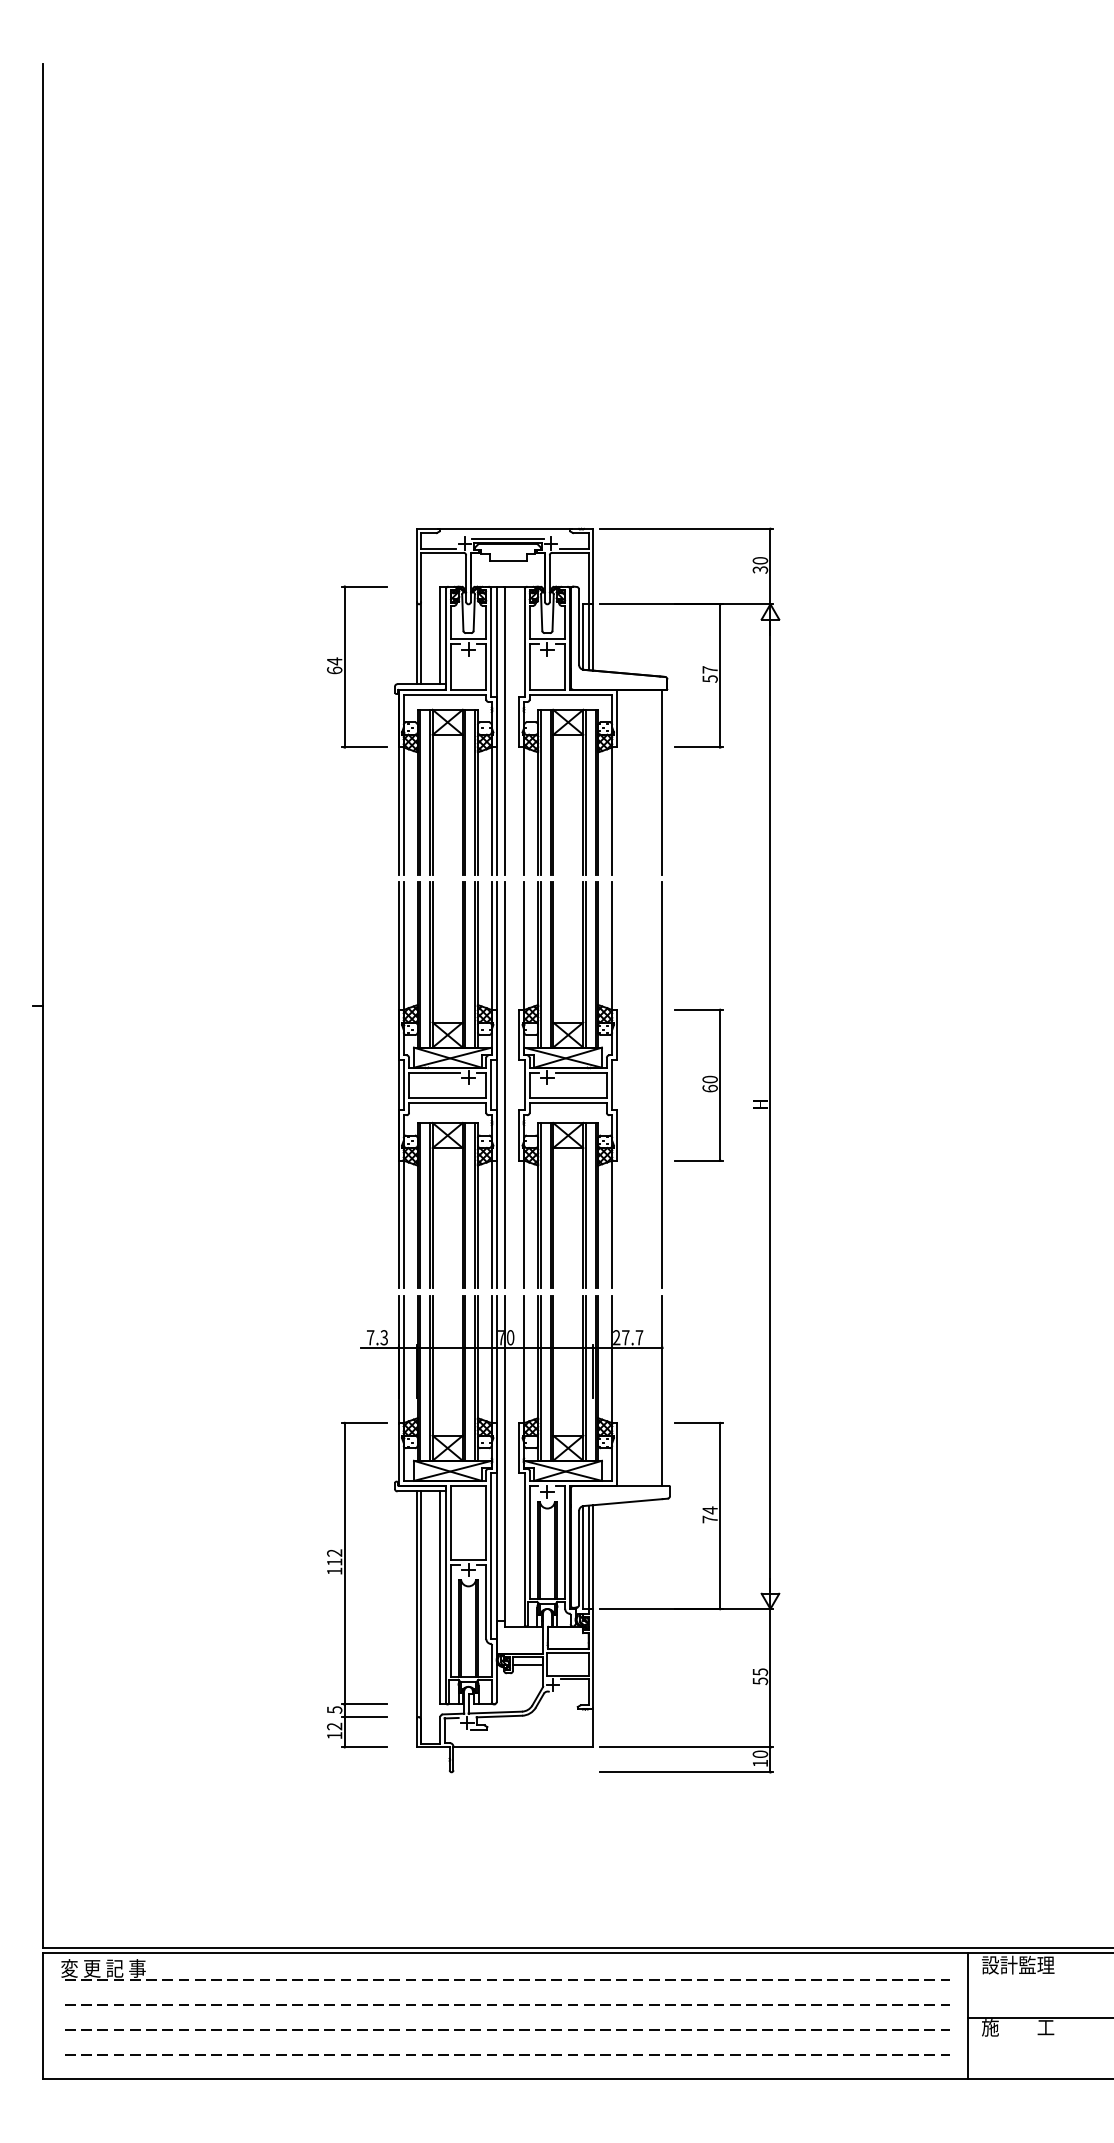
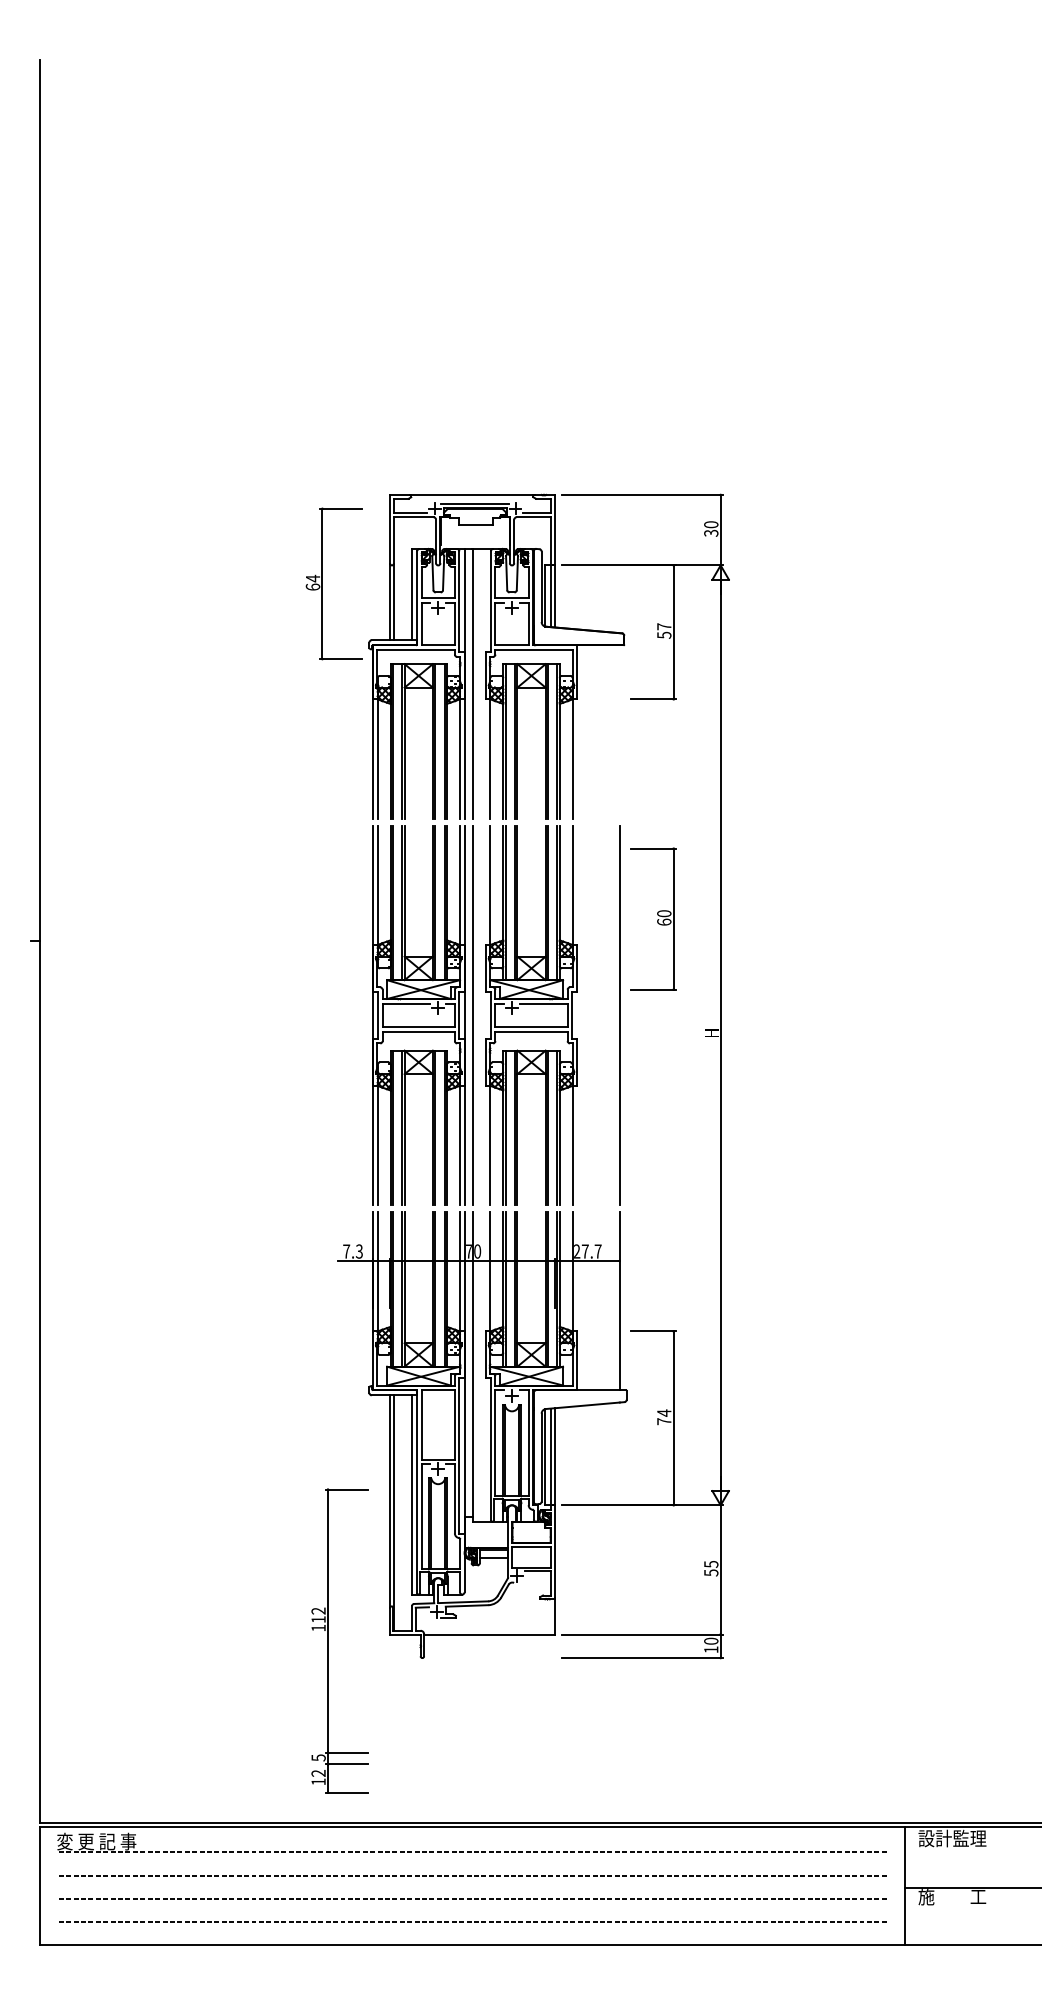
part: (345, 666) -> (323, 583), moved
line: (662, 781) -> (619, 731), removed
part: (698, 1084) -> (653, 918), moved
part: (345, 1584) -> (328, 1640), moved

